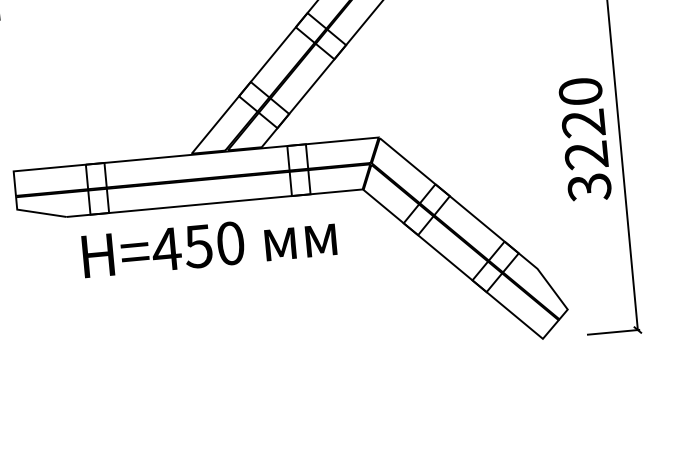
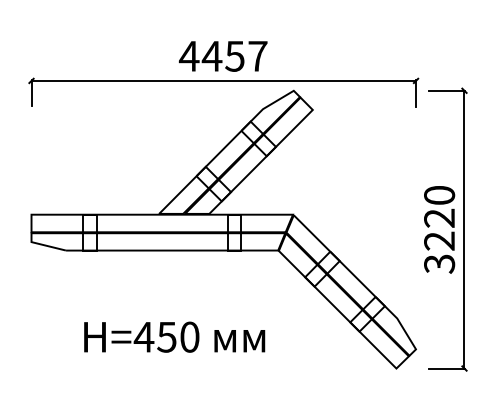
text: (209, 244) -> (174, 336), moved

